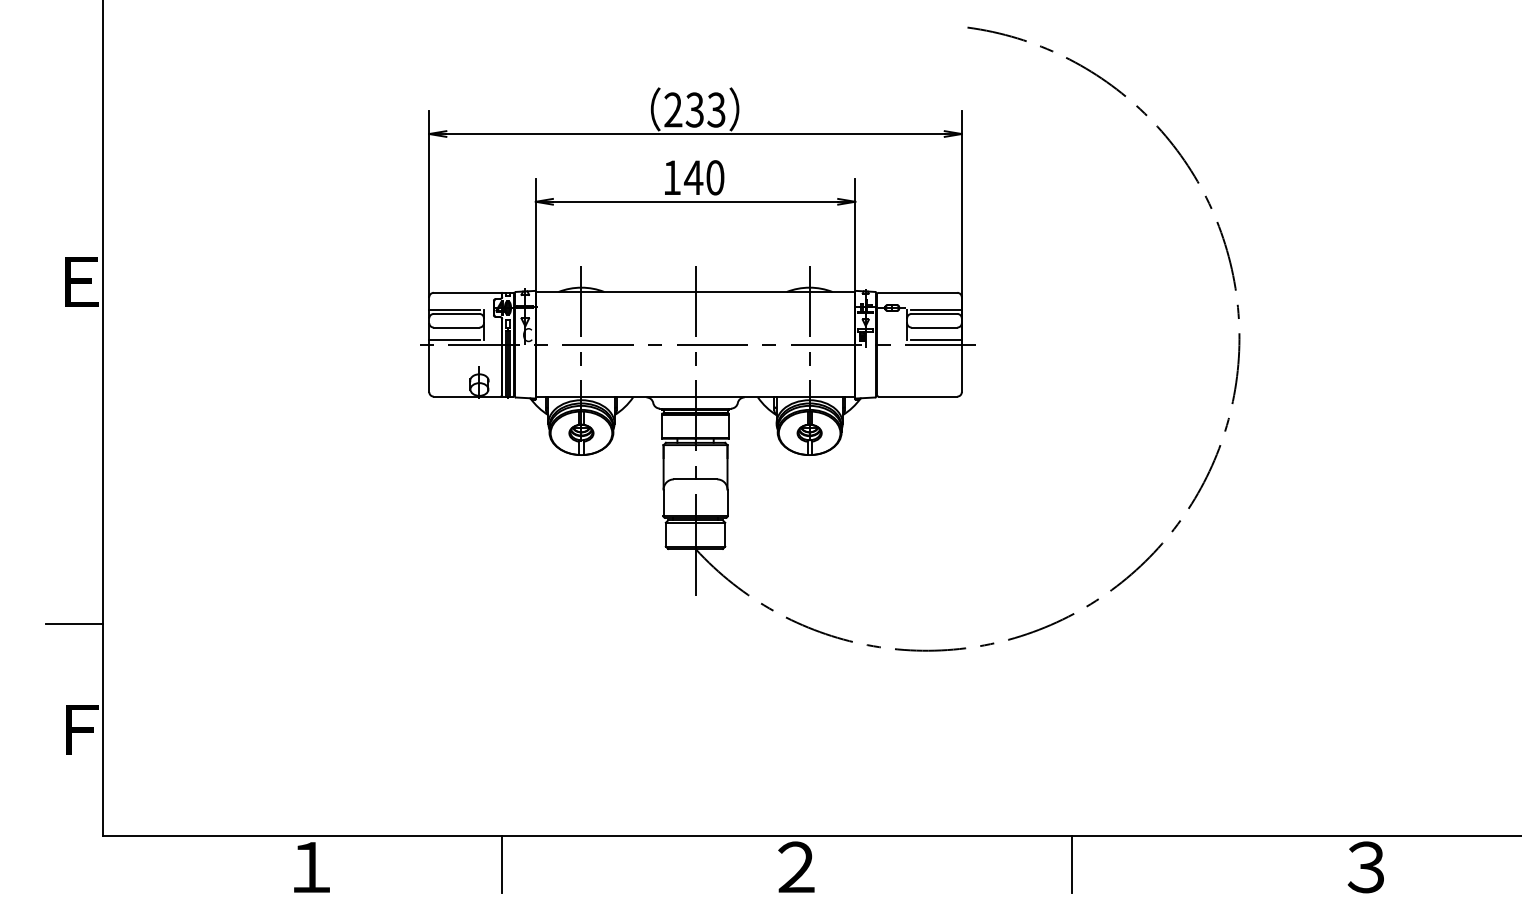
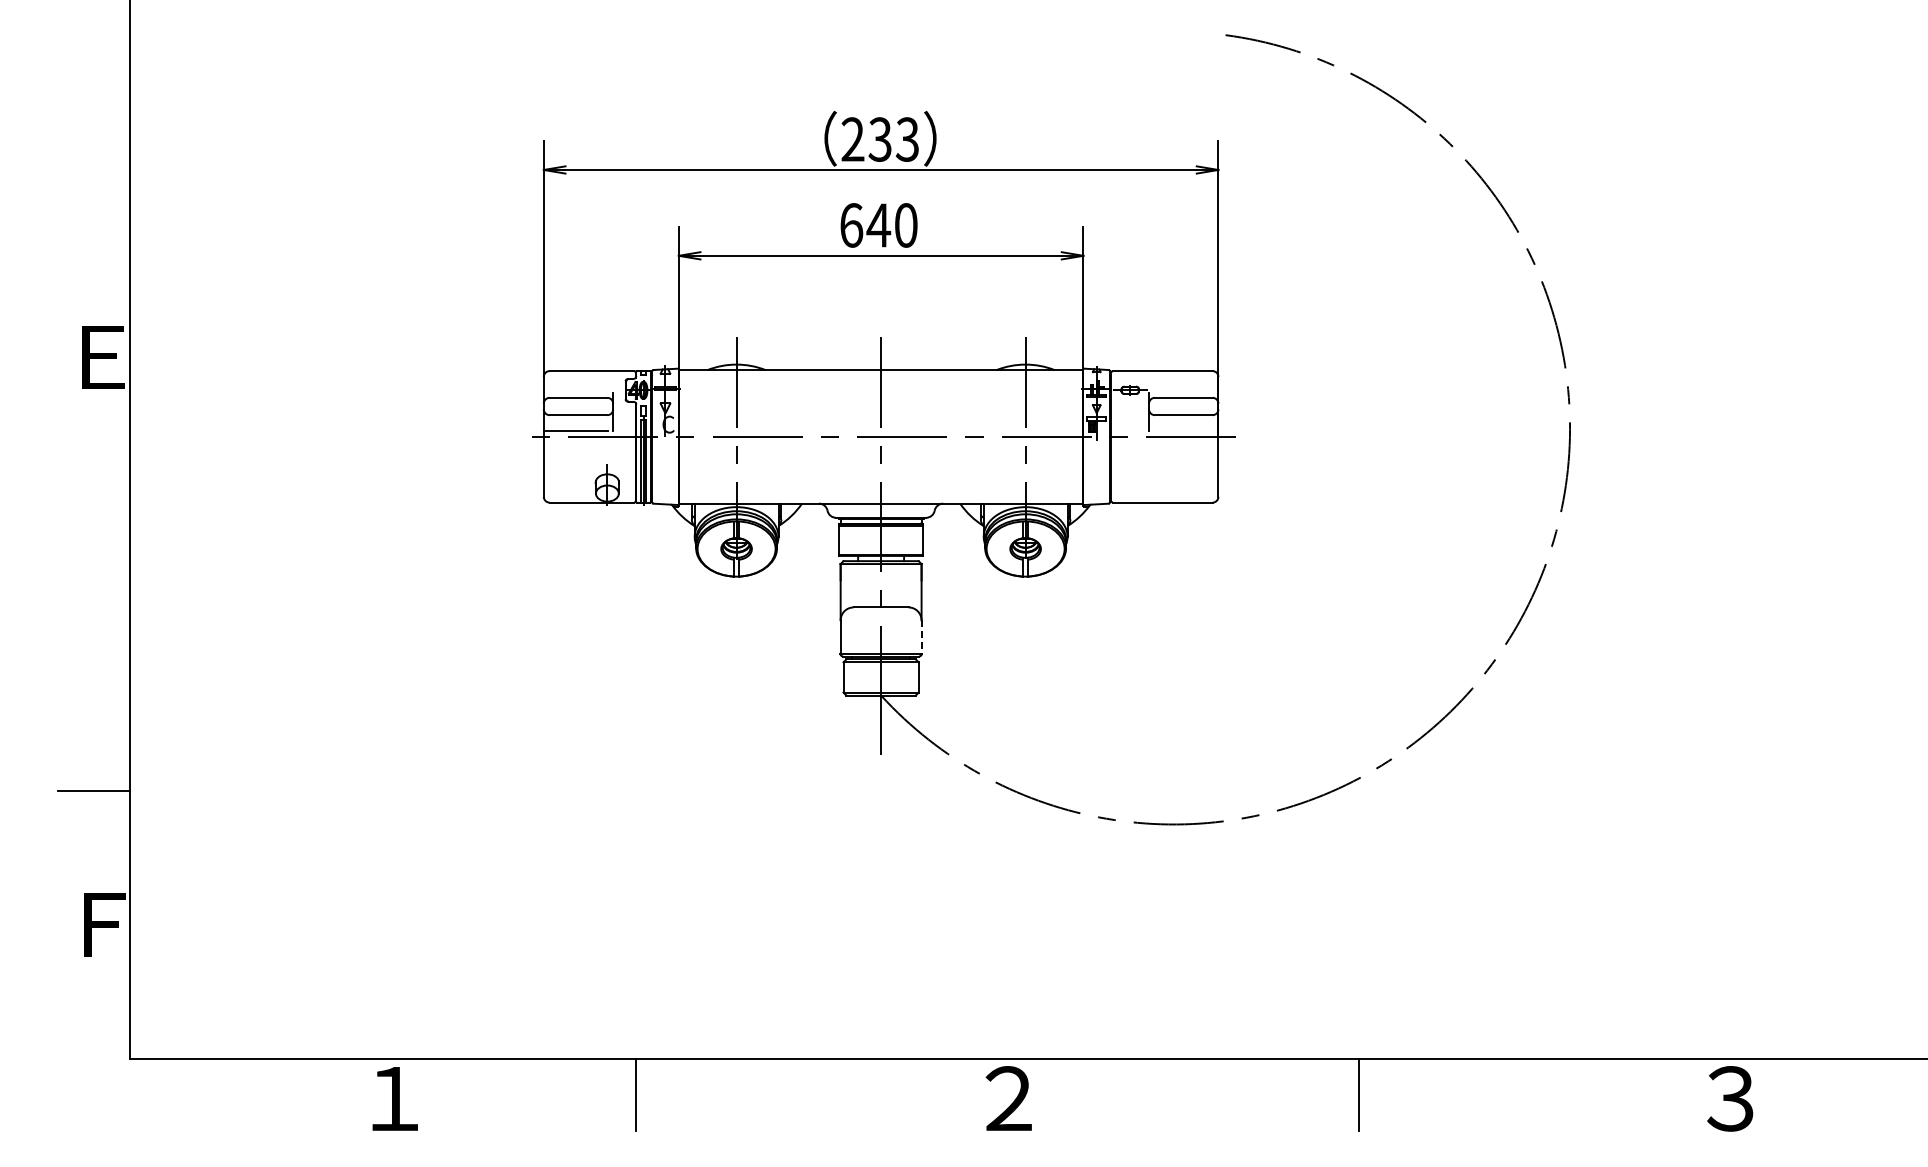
text: (672, 177) -> (851, 225), 140 -> 640
line: (454, 310) -> (575, 393), removed
line: (936, 310) -> (1186, 393), removed
line: (936, 339) -> (1186, 430), removed
line: (727, 503) -> (921, 637), solid -> dashed

